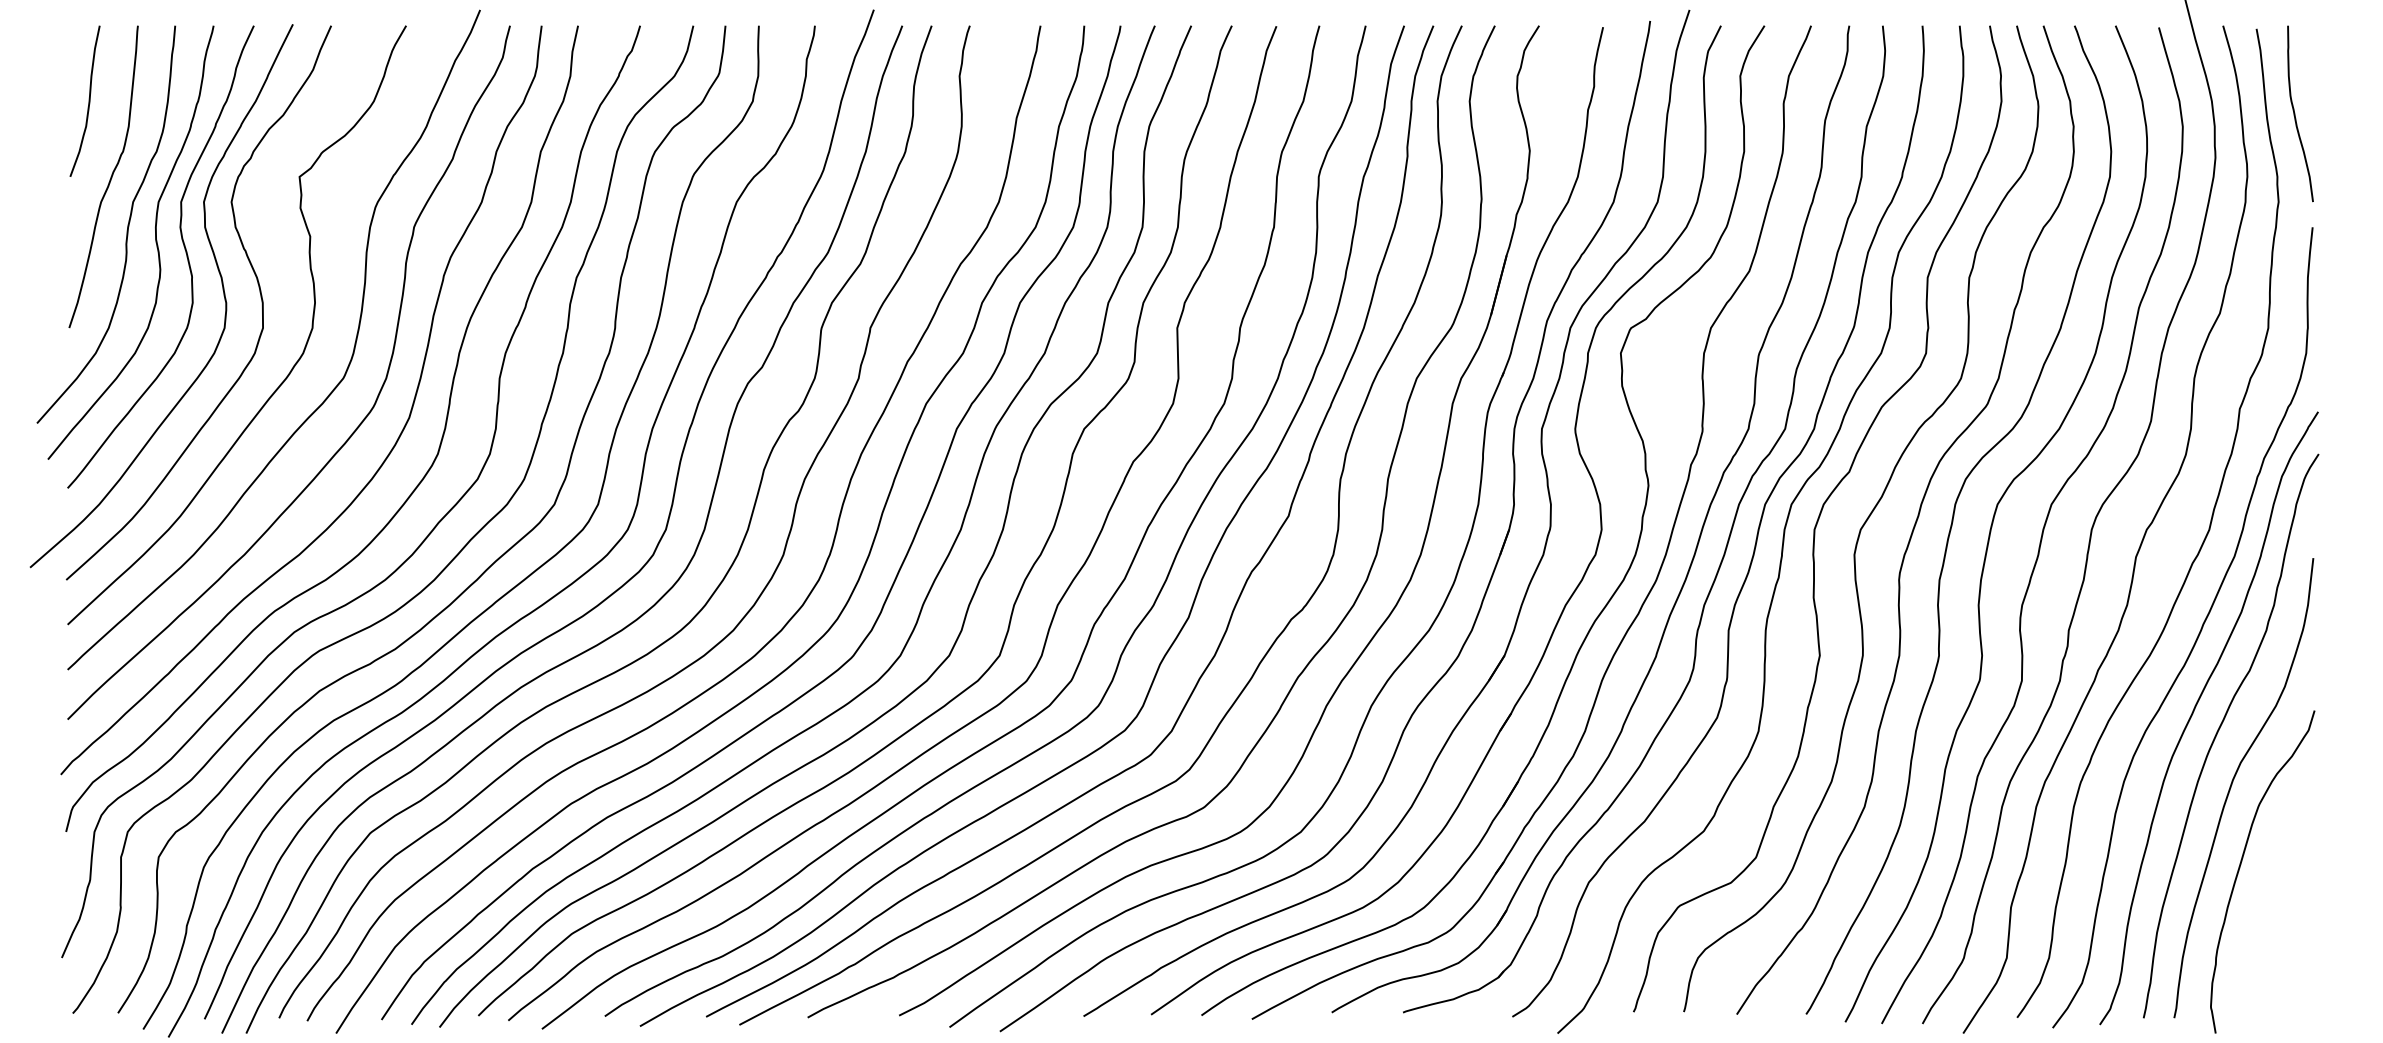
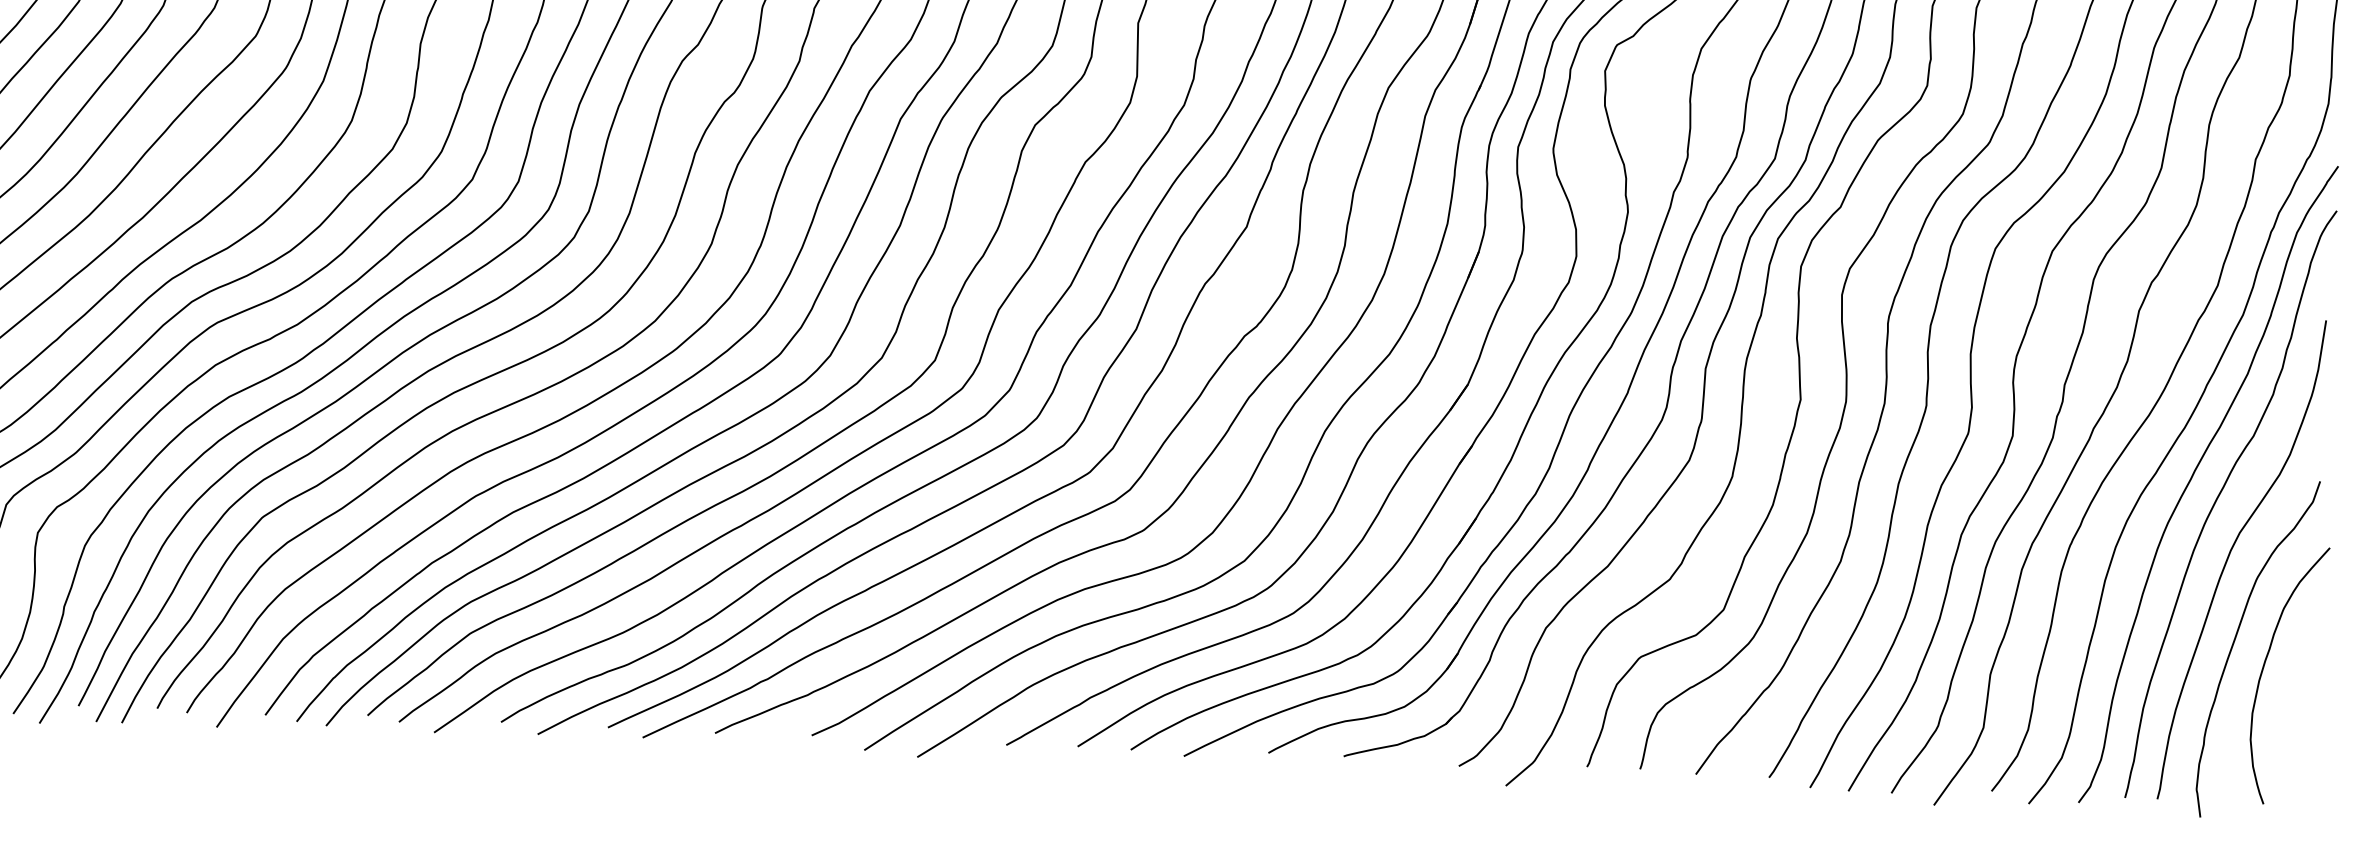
curve: (2269, 891) -> (2263, 670), added

